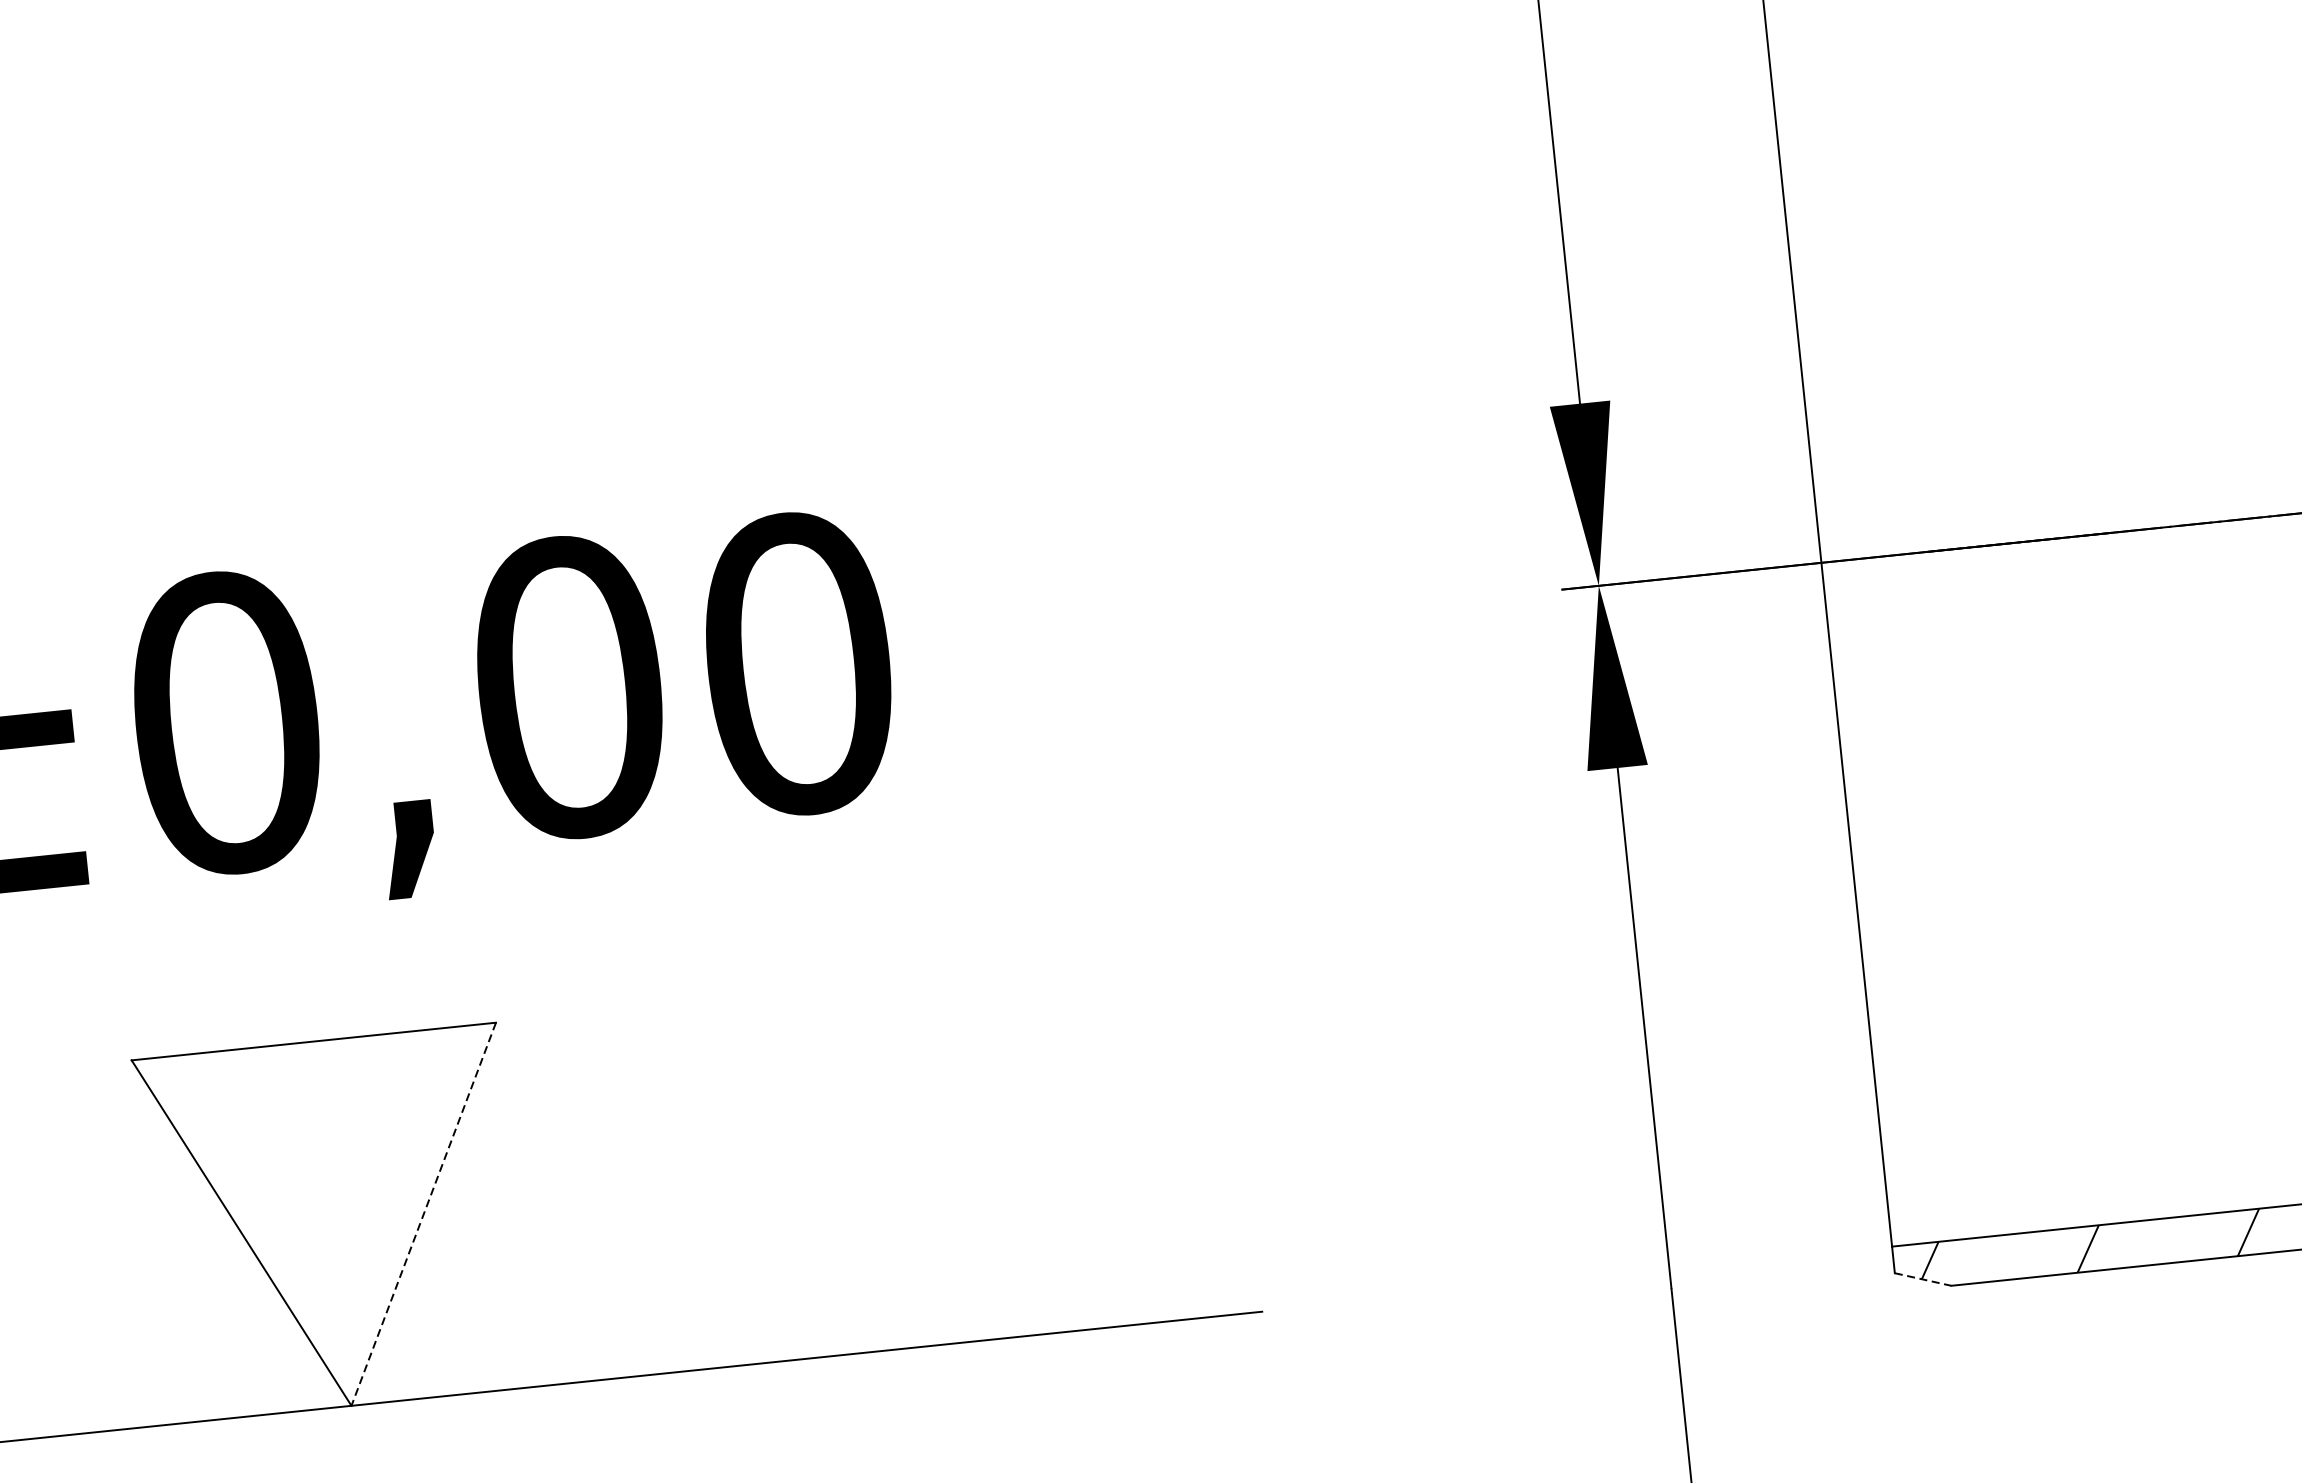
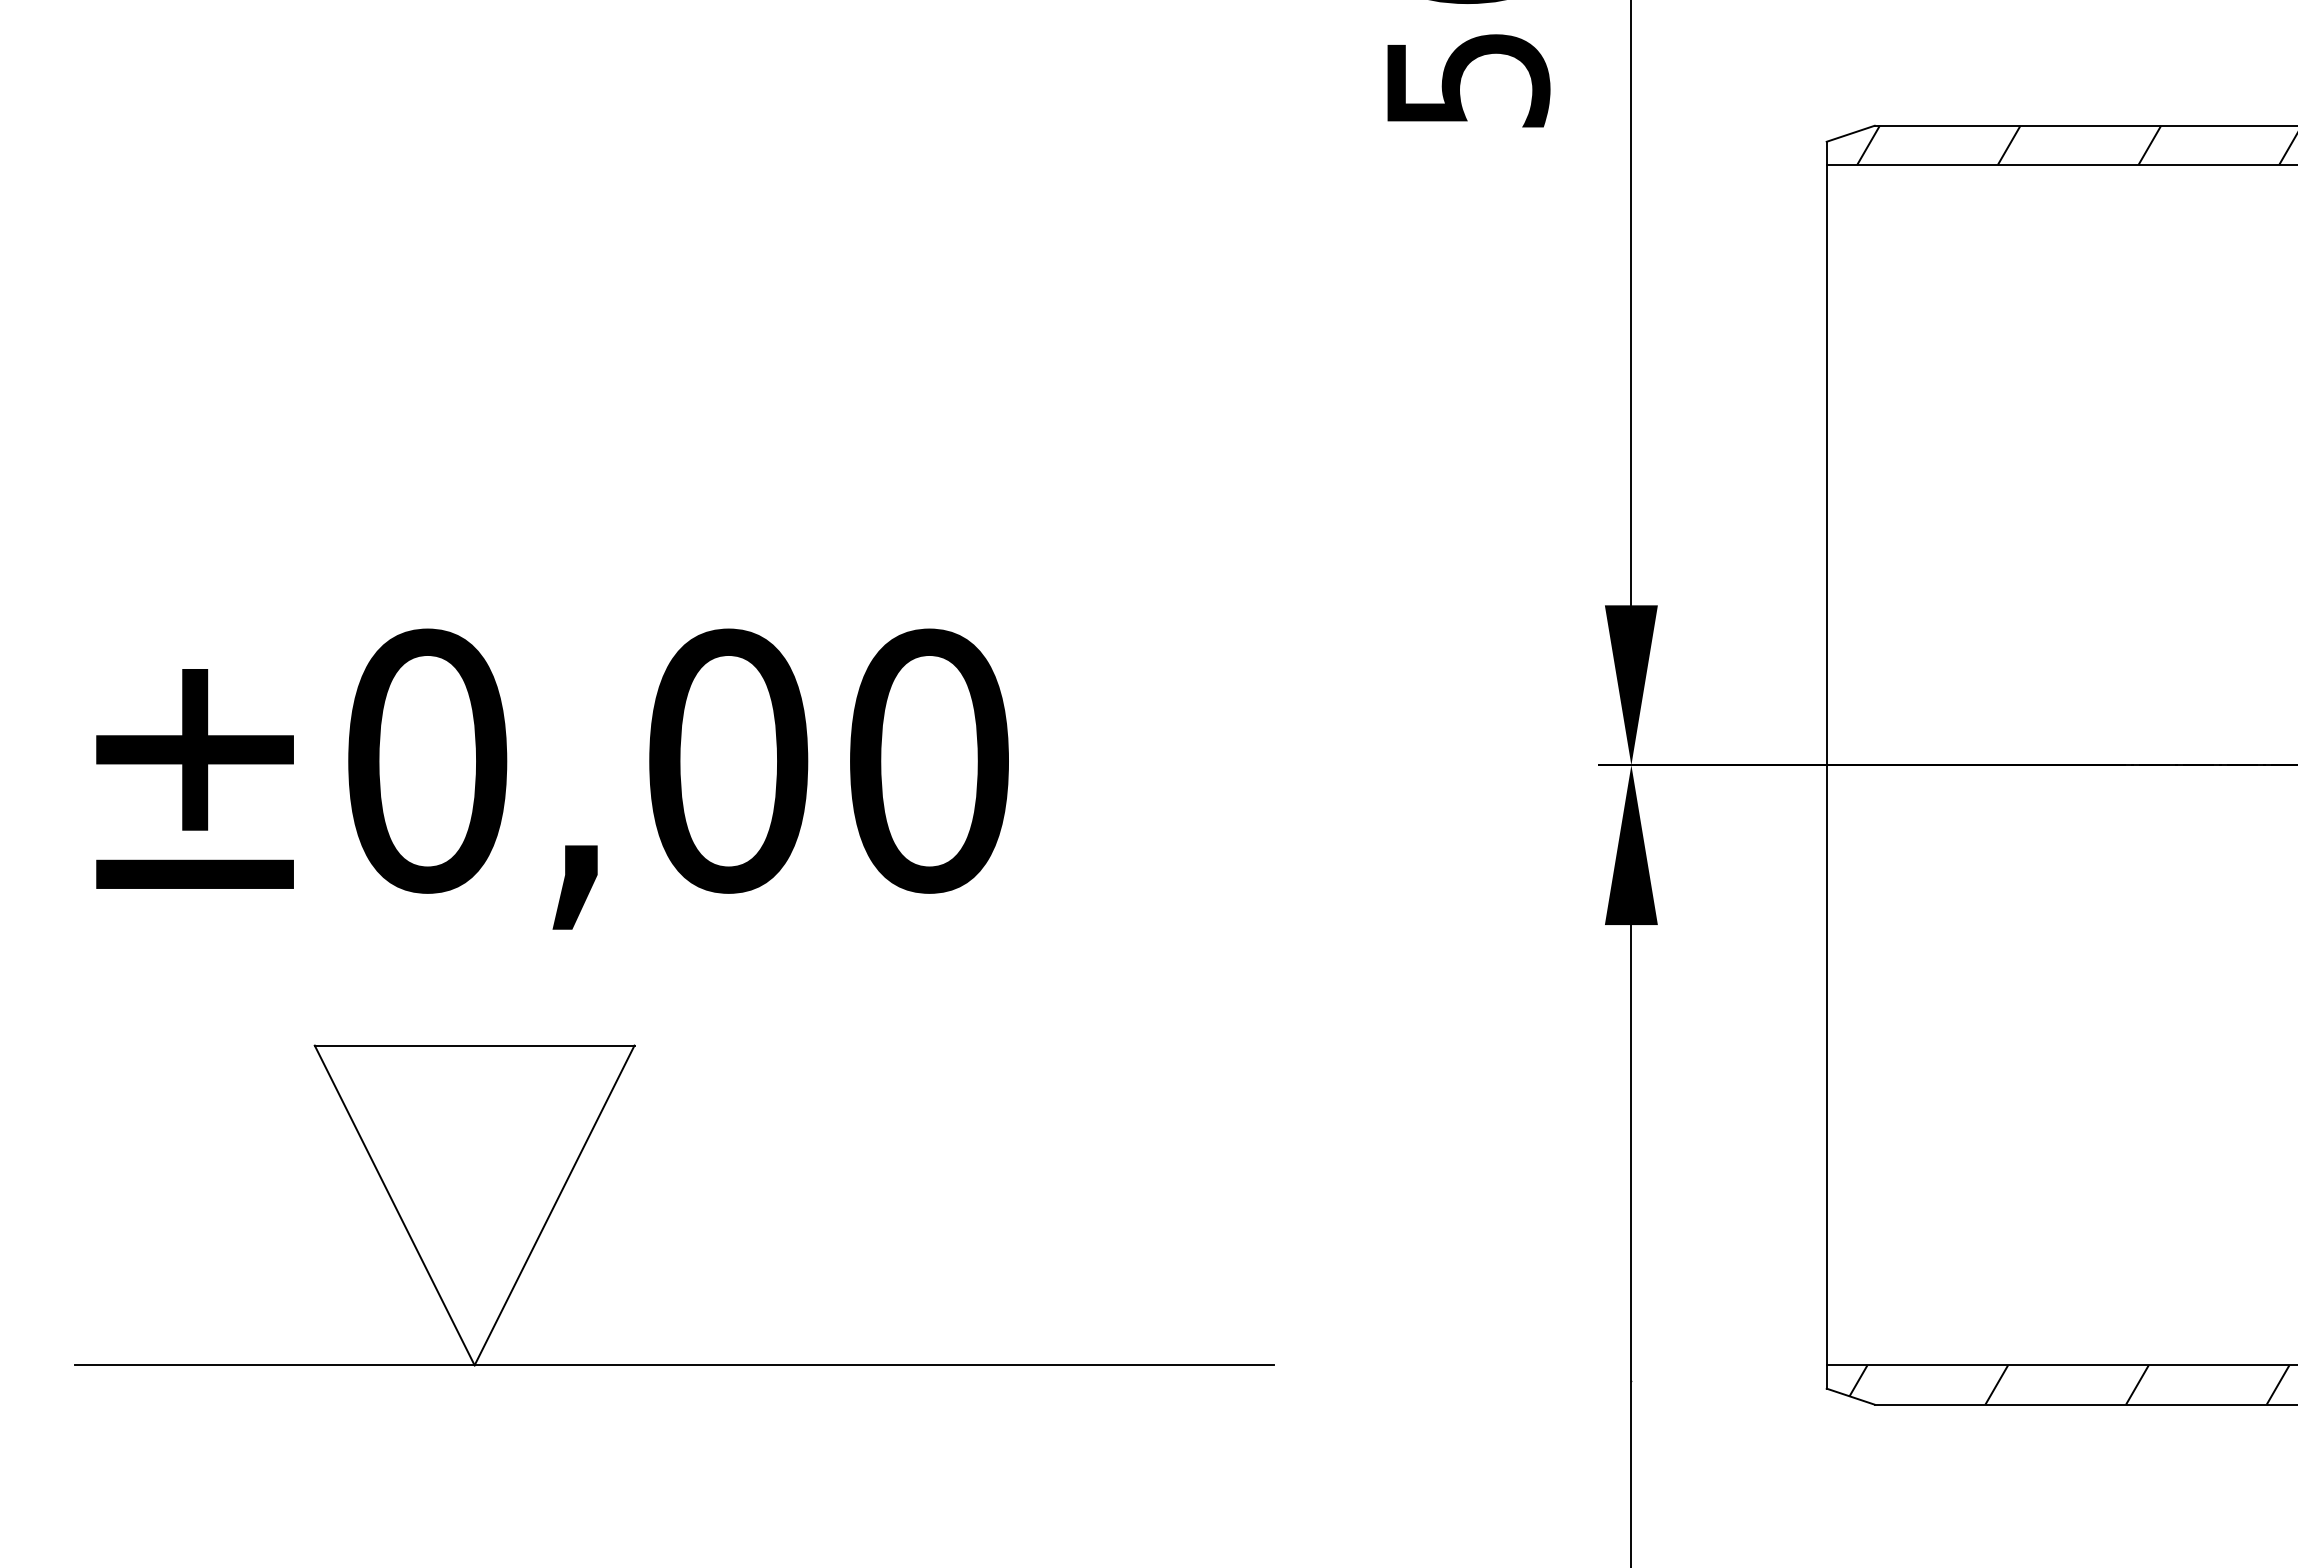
line: (423, 1214) -> (554, 1205), dashed -> solid
line: (1923, 1279) -> (1851, 1396), dashed -> solid

